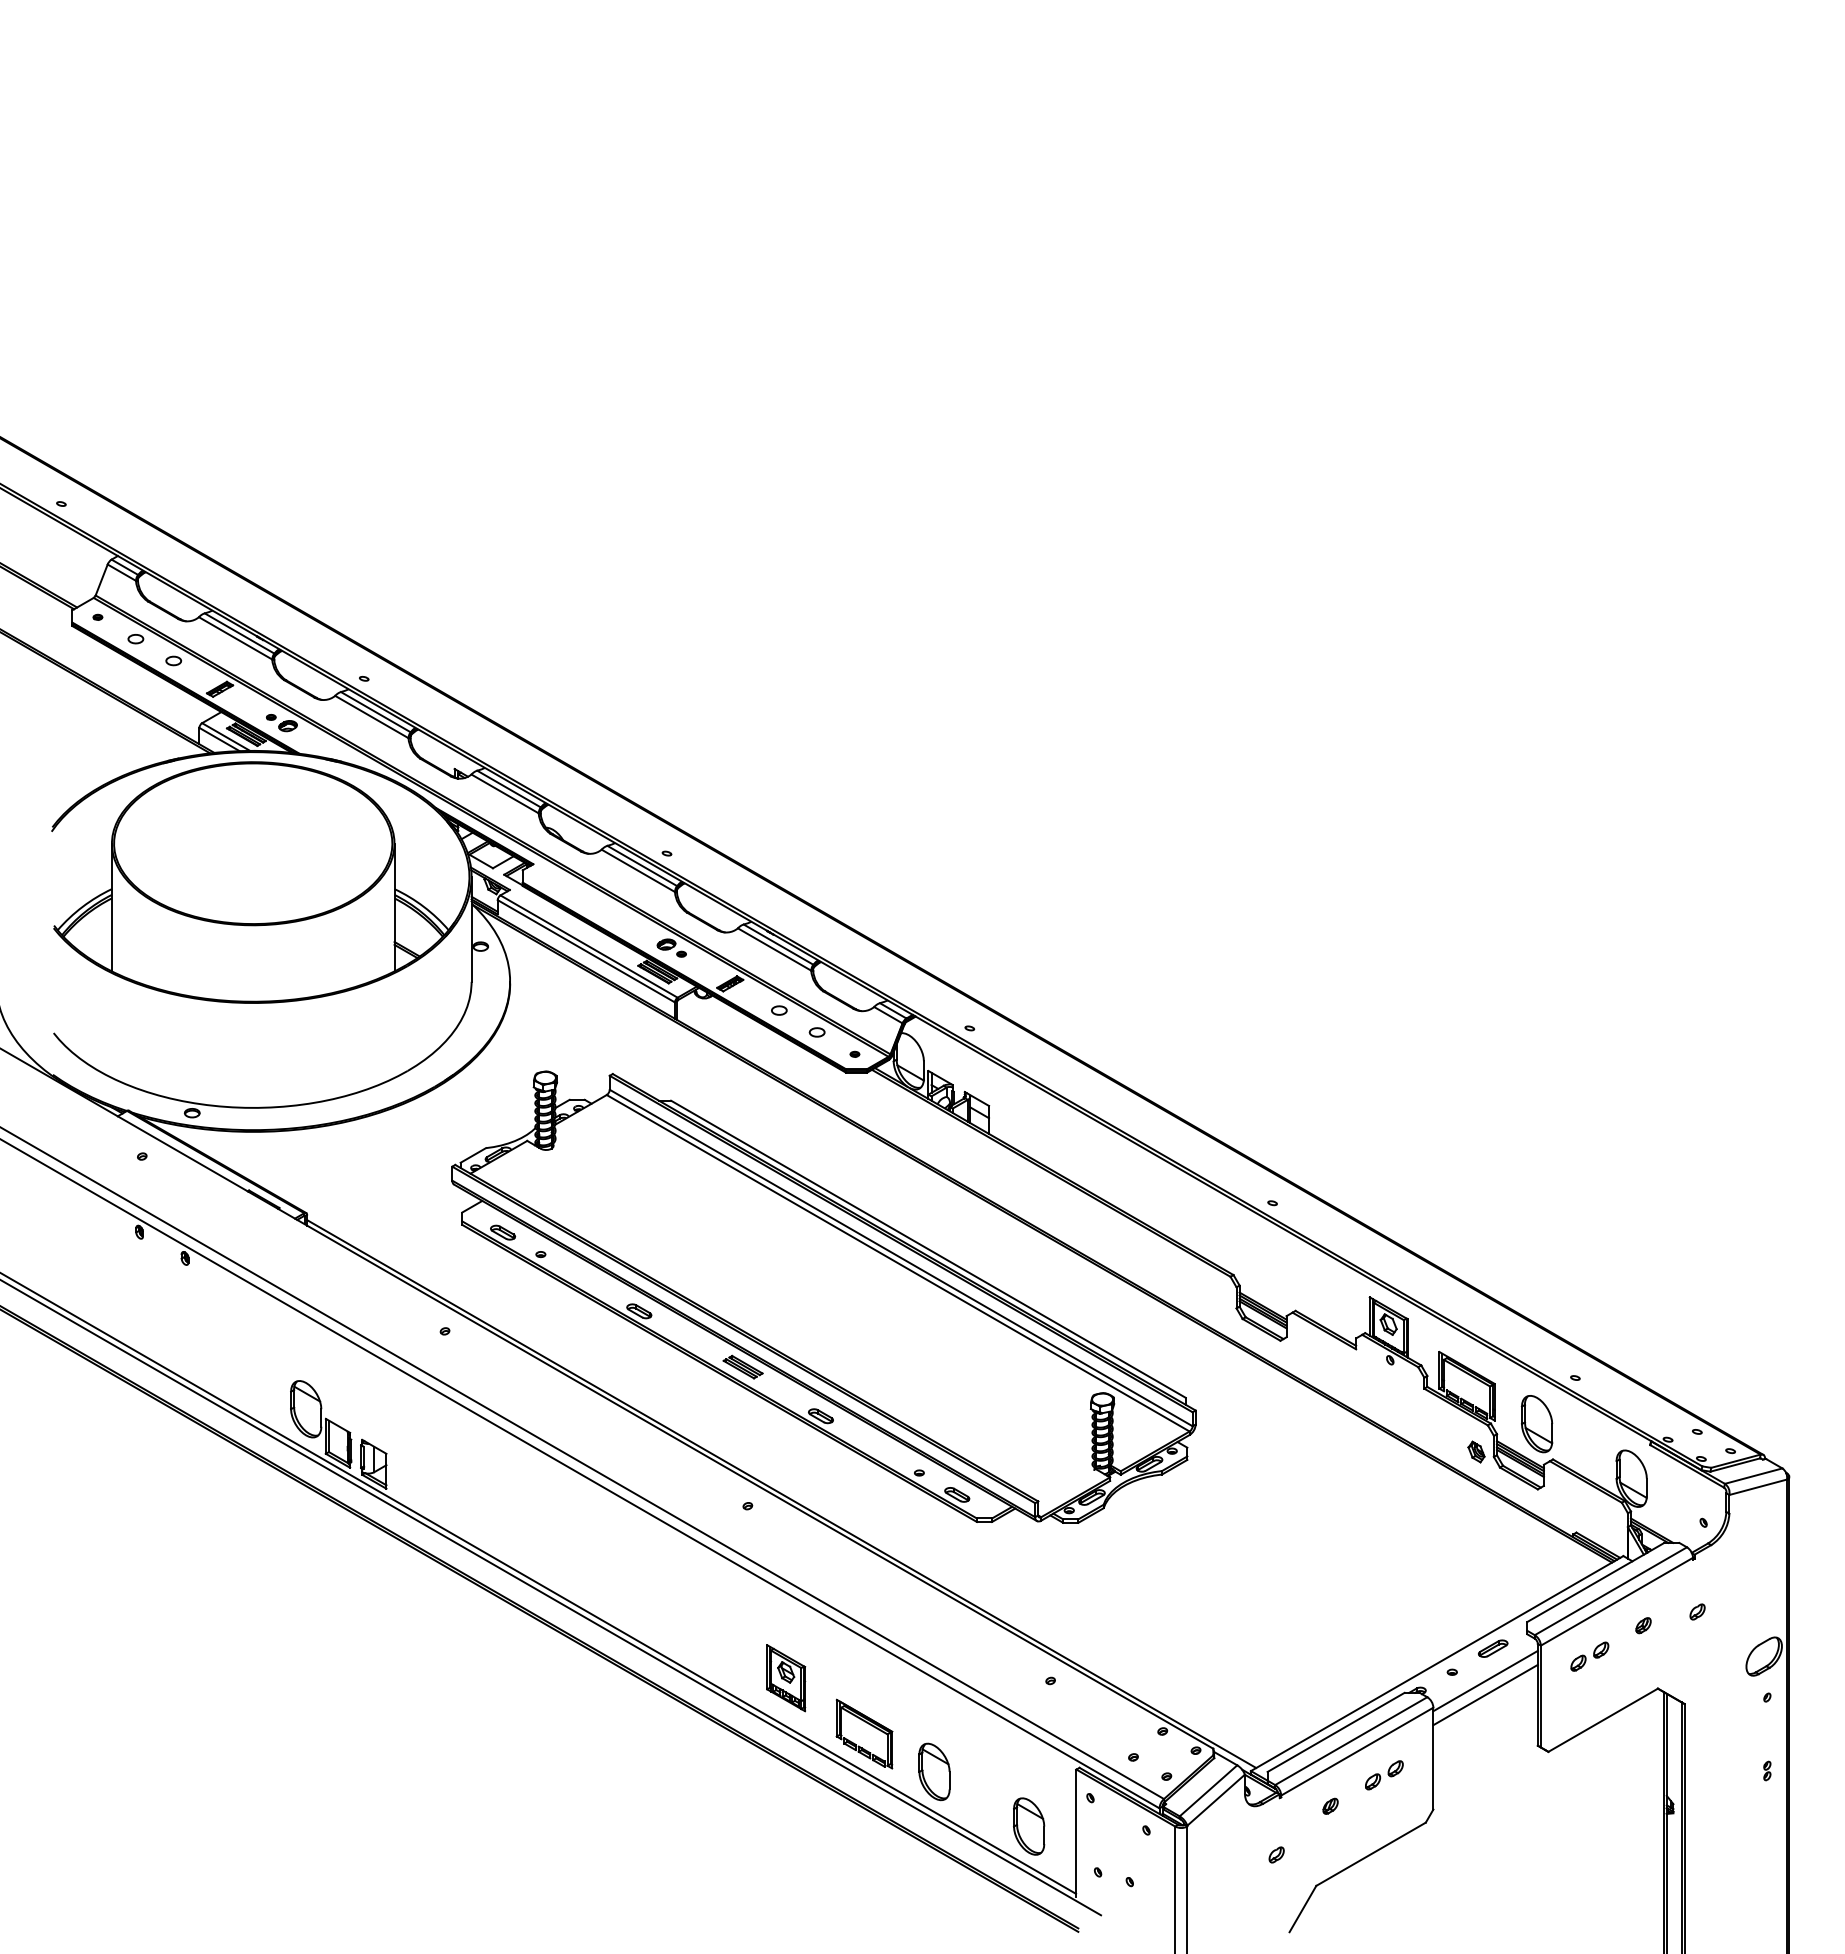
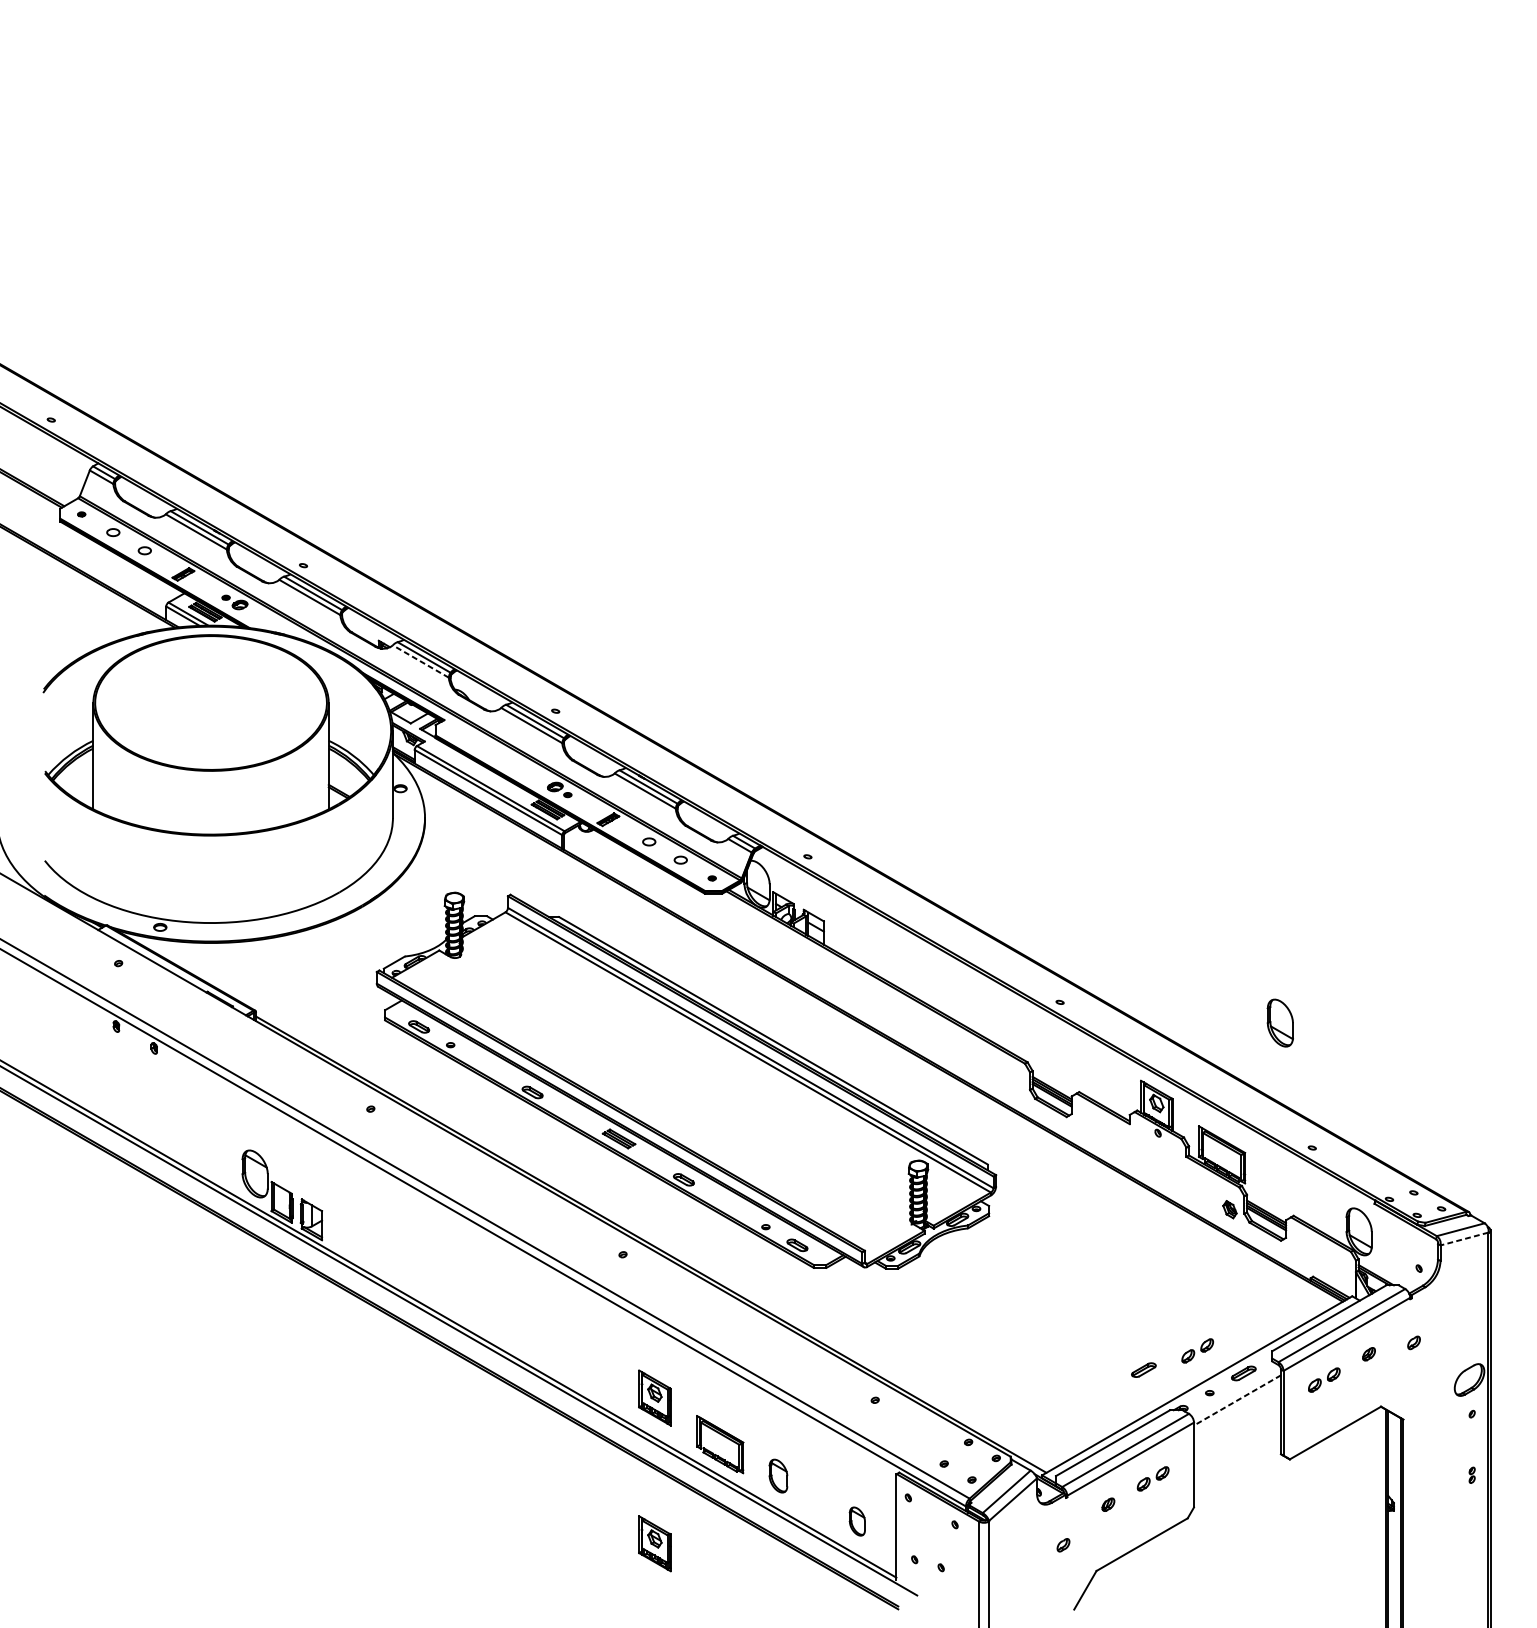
line: (505, 793) -> (421, 661), solid -> dashed
part: (1536, 1424) -> (1279, 1023), moved
line: (1758, 1487) -> (1464, 1239), solid -> dashed
part: (1437, 1621) -> (1197, 1350), added
part: (1373, 1644) -> (1144, 1369), added
line: (1485, 1681) -> (1237, 1400), solid -> dashed
line: (1485, 1694) -> (1237, 1411), removed
part: (934, 1771) -> (778, 1475), size x0.7
part: (1029, 1826) -> (857, 1521), size x0.6
part: (786, 1853) -> (655, 1544), added

